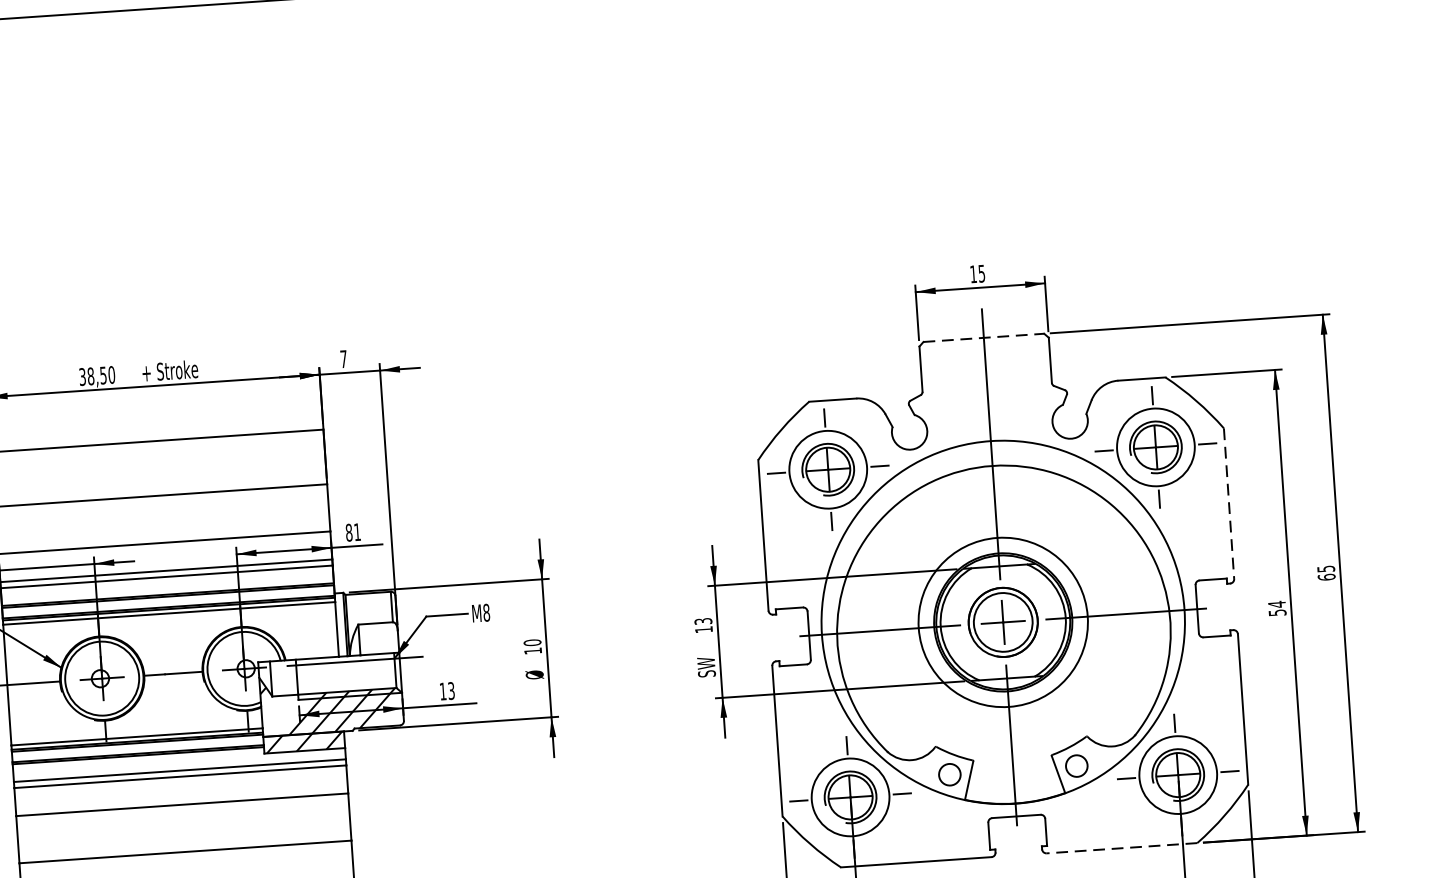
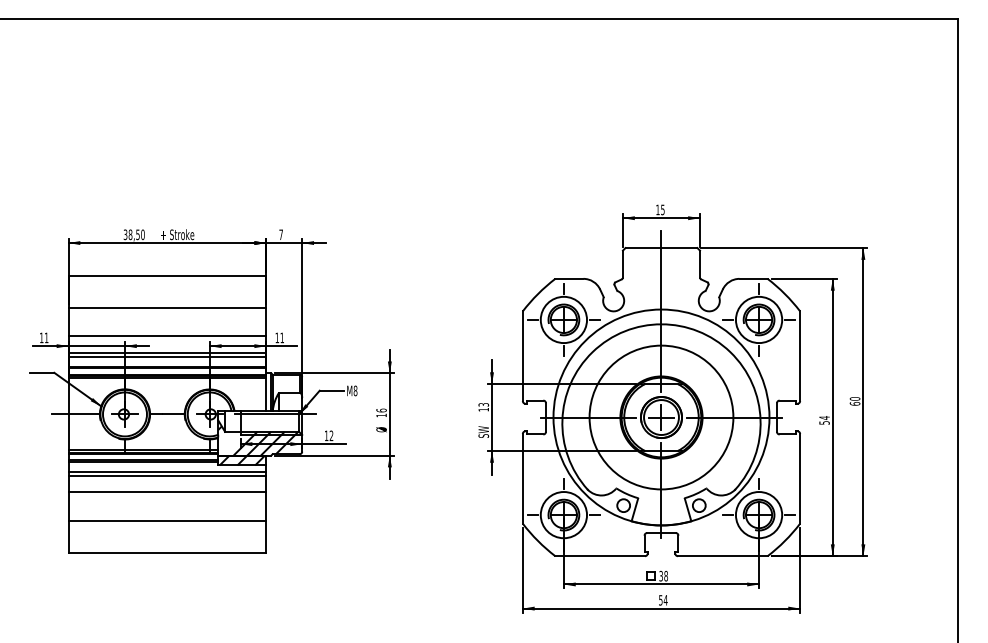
line: (983, 338) -> (661, 248), dashed -> solid
line: (1229, 504) -> (800, 356), dashed -> solid
text: (349, 532) -> (277, 337), 81 -> 11
text: (1326, 568) -> (855, 398), 65 -> 60
circle: (1003, 622) -> (661, 417), size x1.43
text: (532, 642) -> (381, 410), 10 -> 16
text: (451, 692) -> (331, 436), 13 -> 12
line: (1121, 848) -> (722, 556), dashed -> solid

